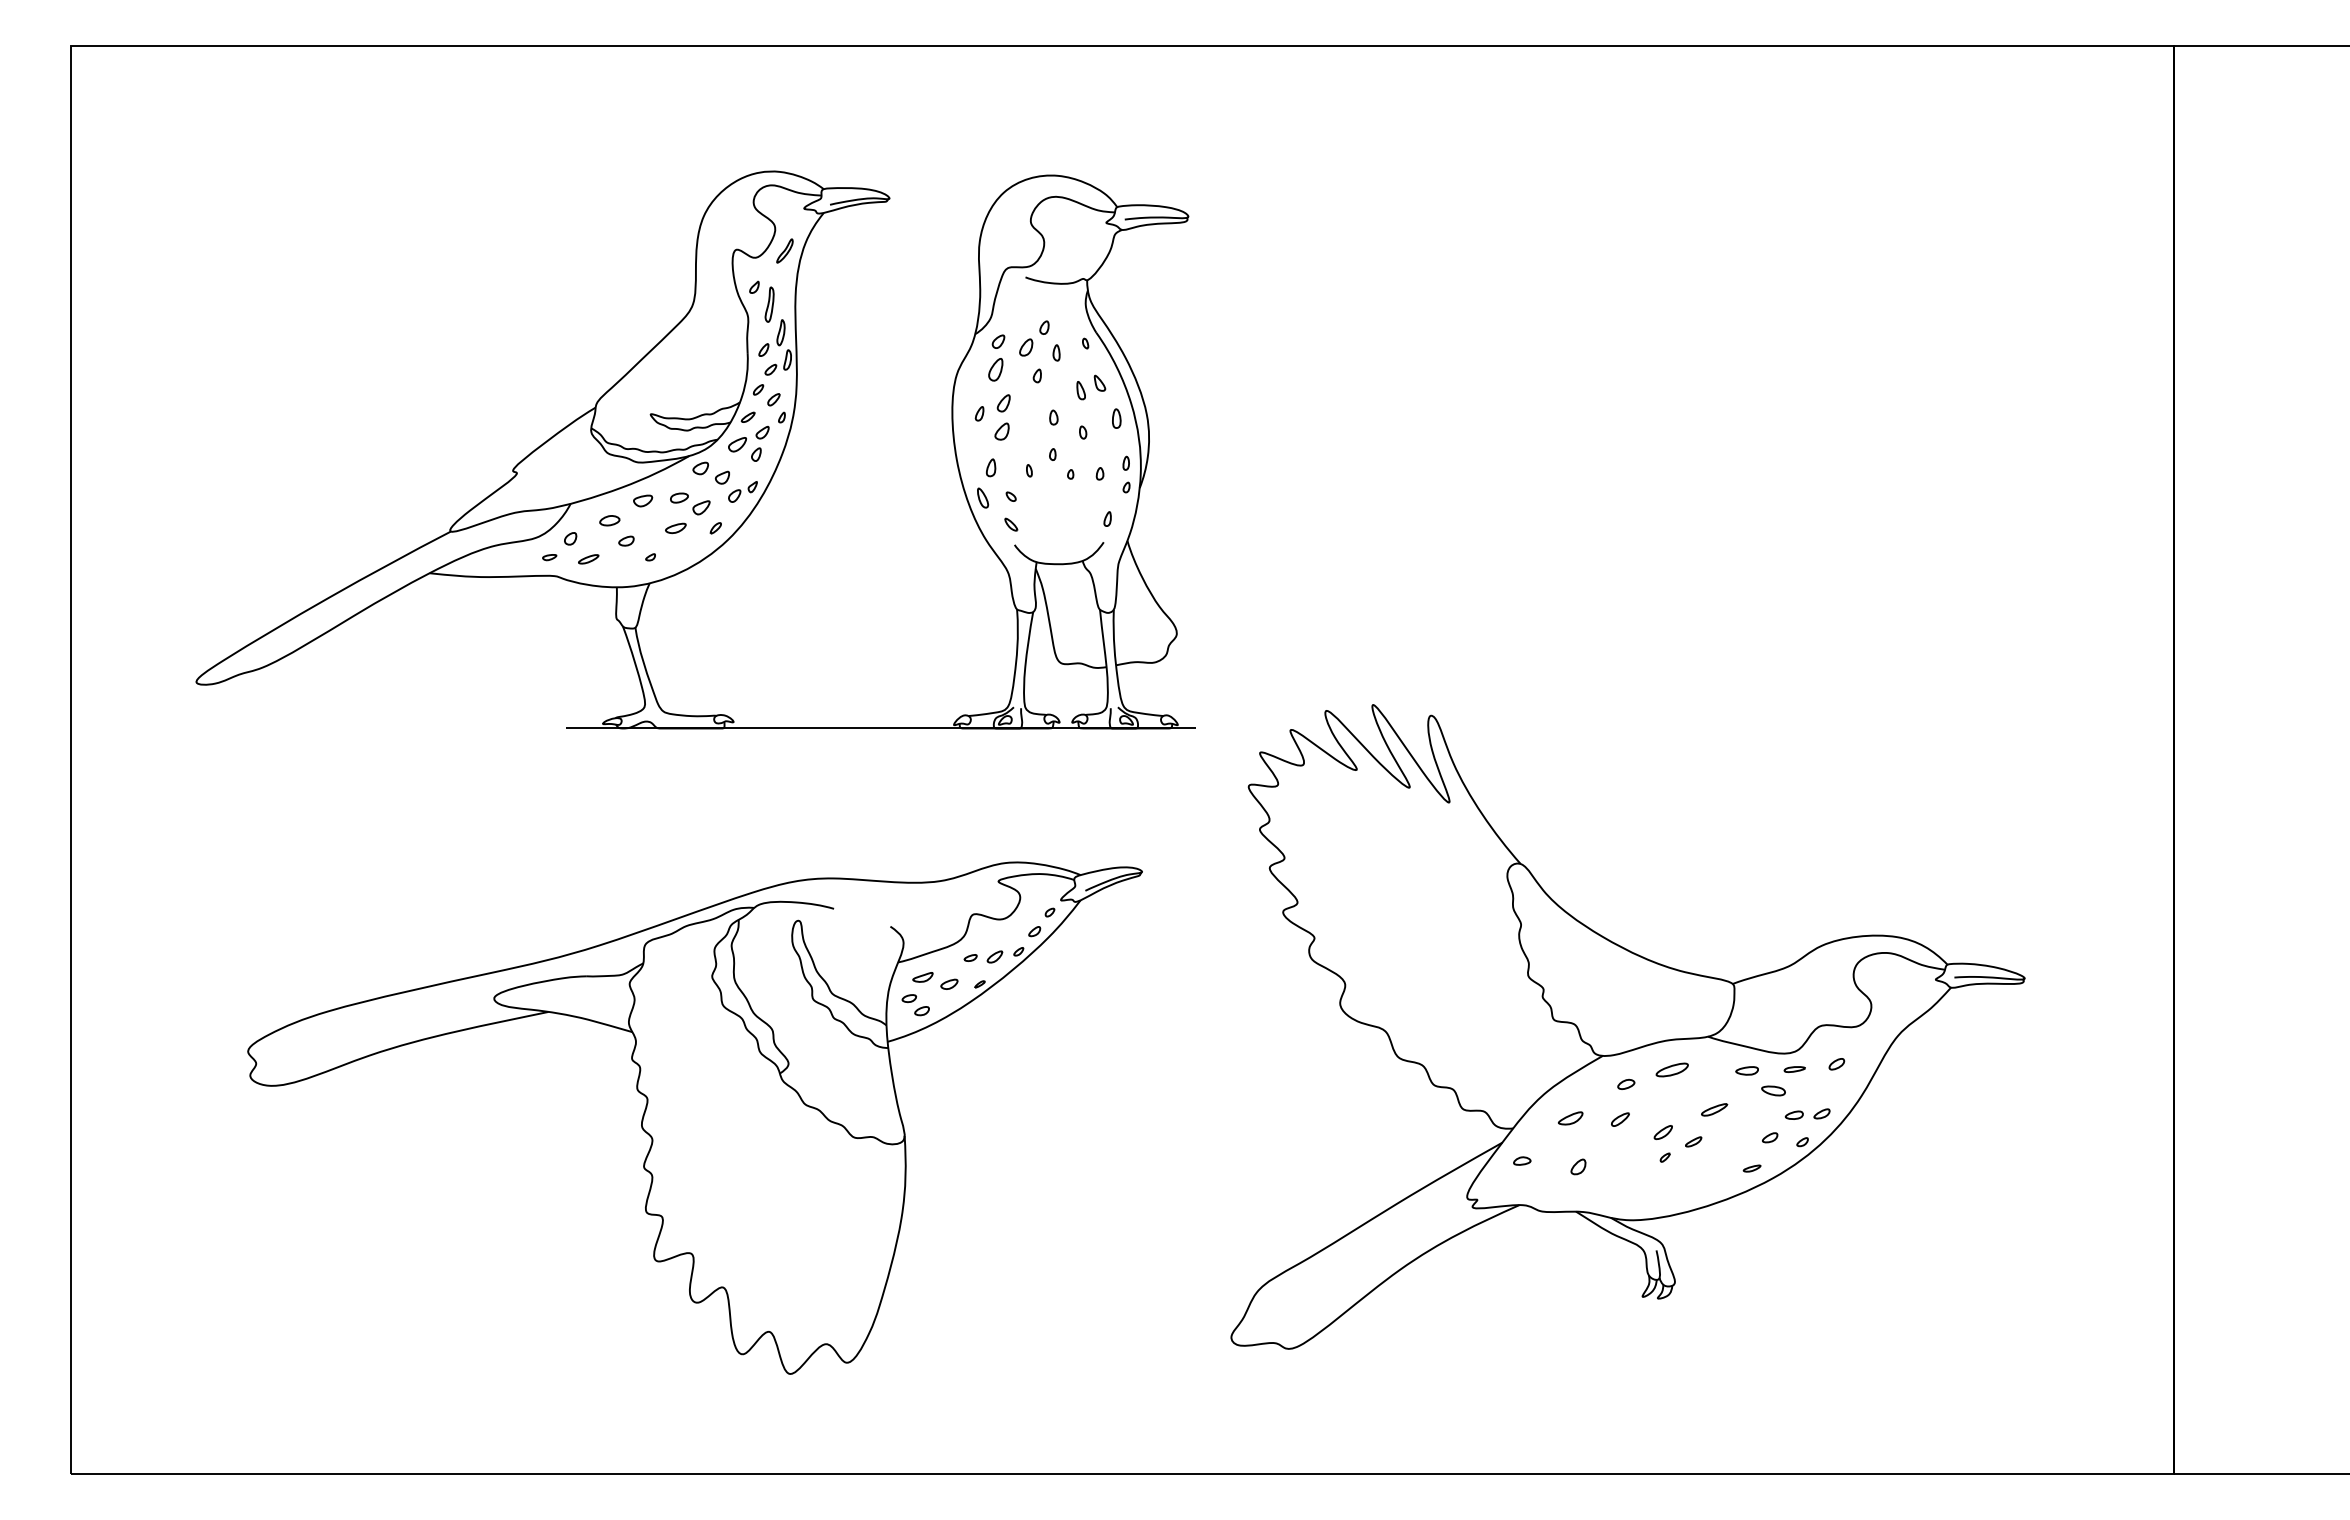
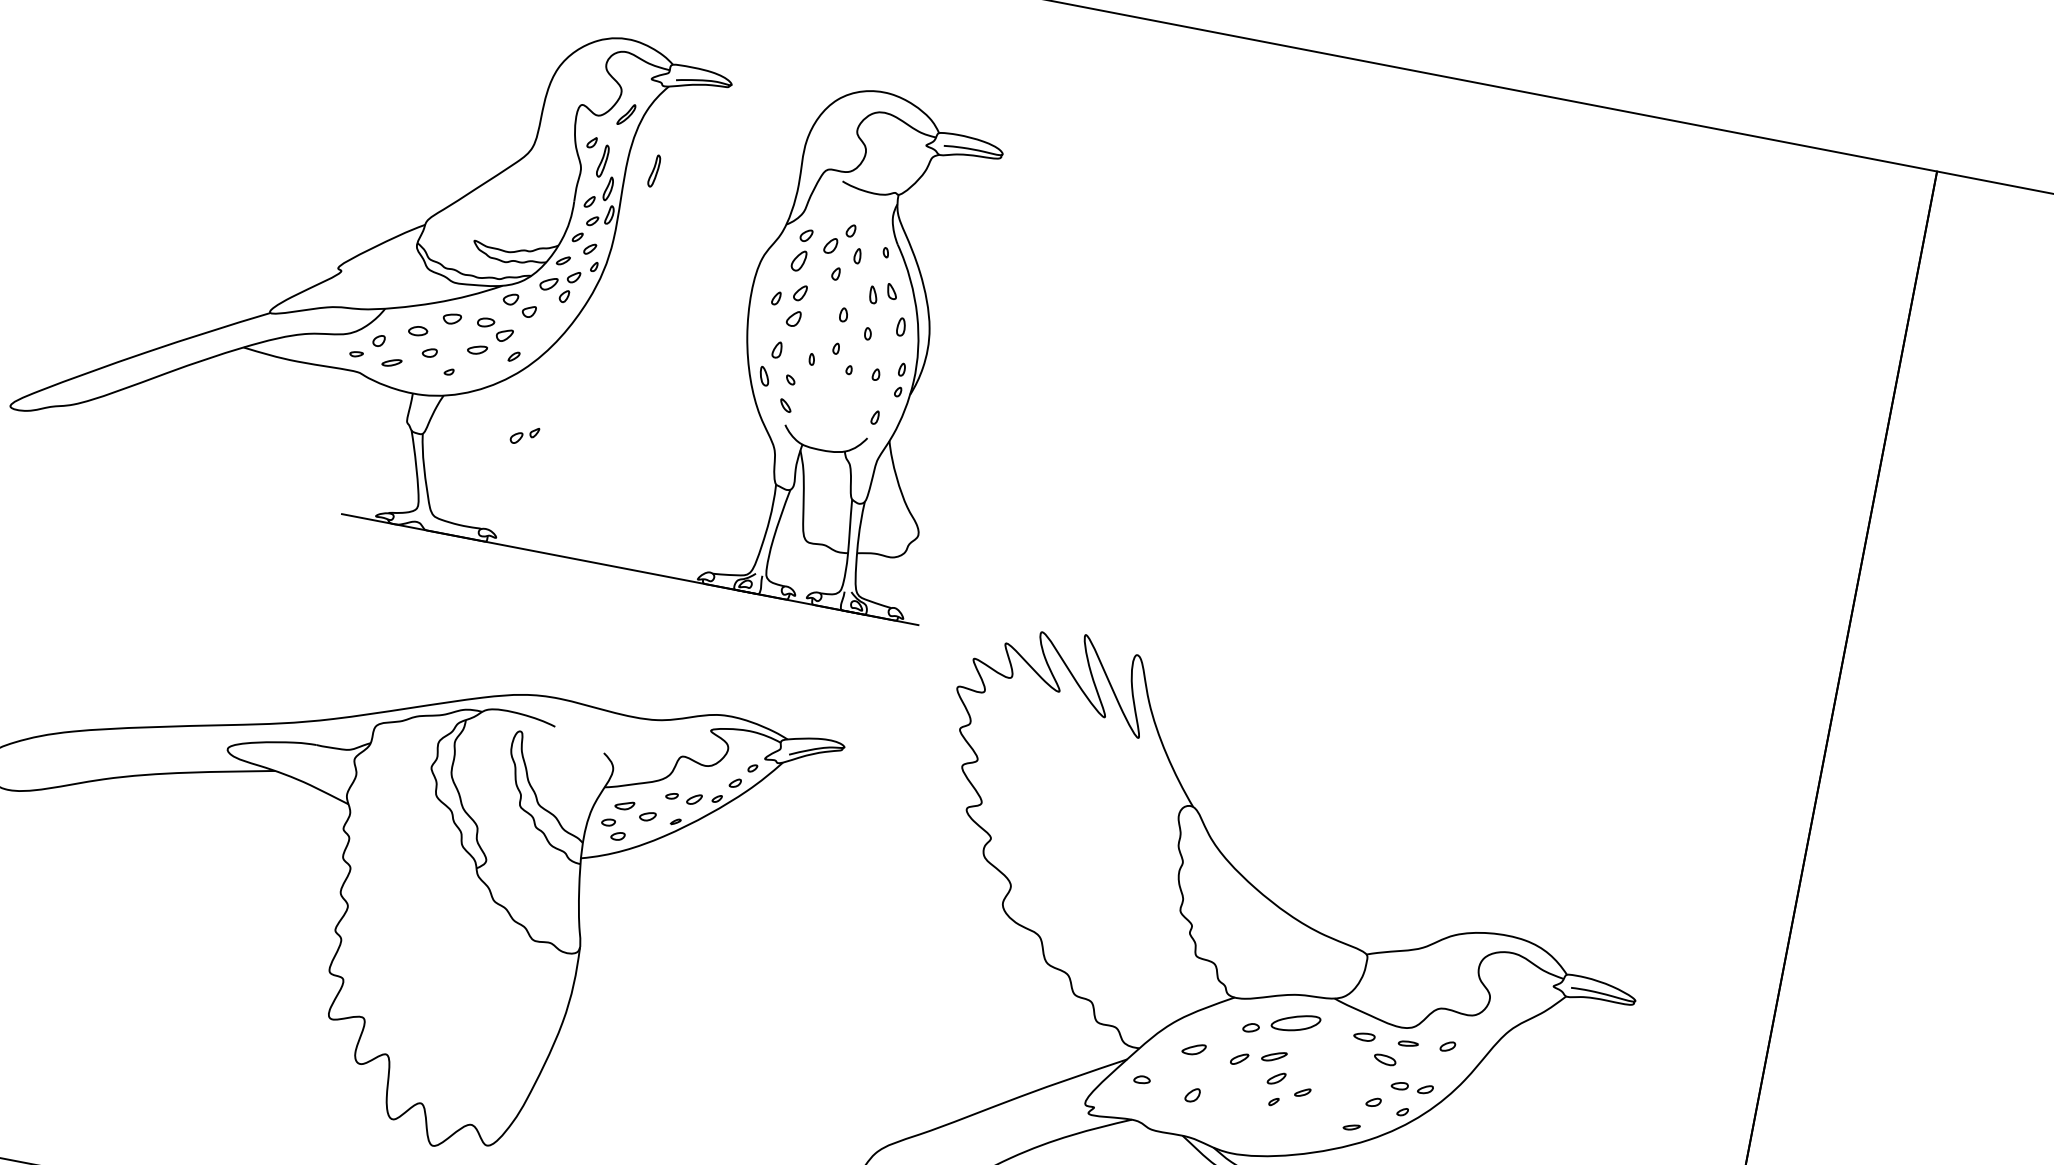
part: (825, 304) -> (654, 170), added
part: (742, 491) -> (524, 435), moved
part: (1671, 1069) -> (1295, 1022), size x1.6
part: (1714, 1109) -> (1274, 1056), moved

